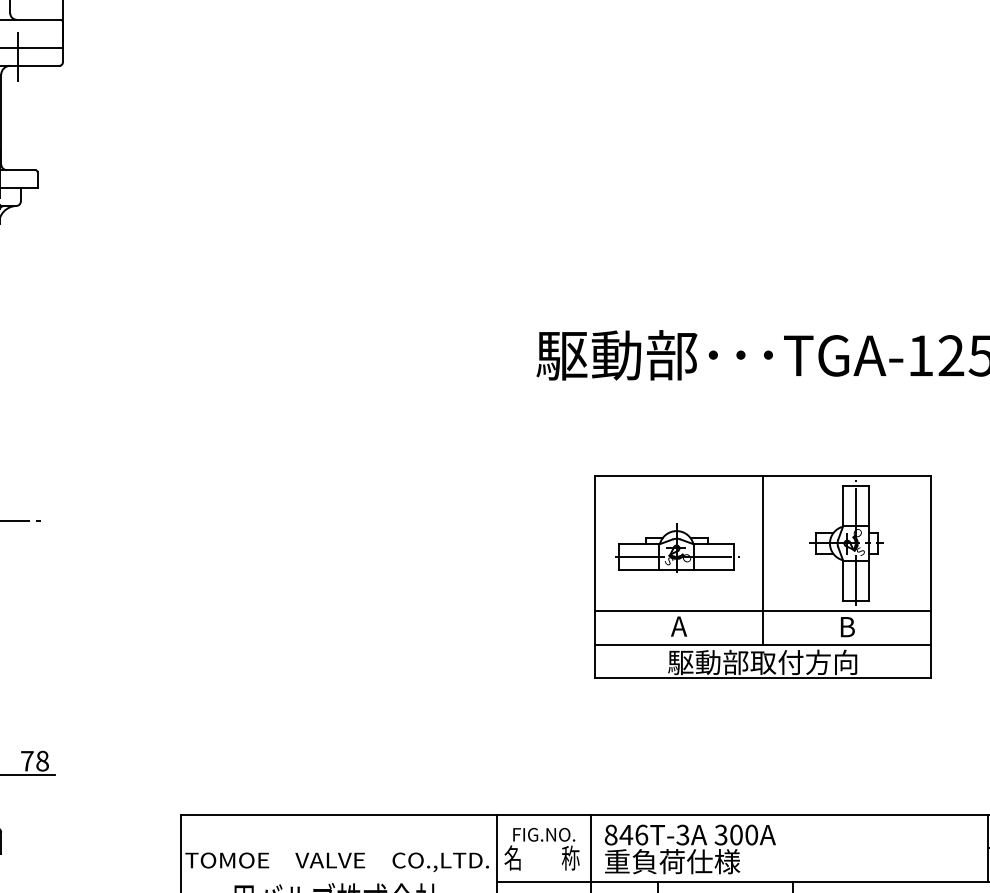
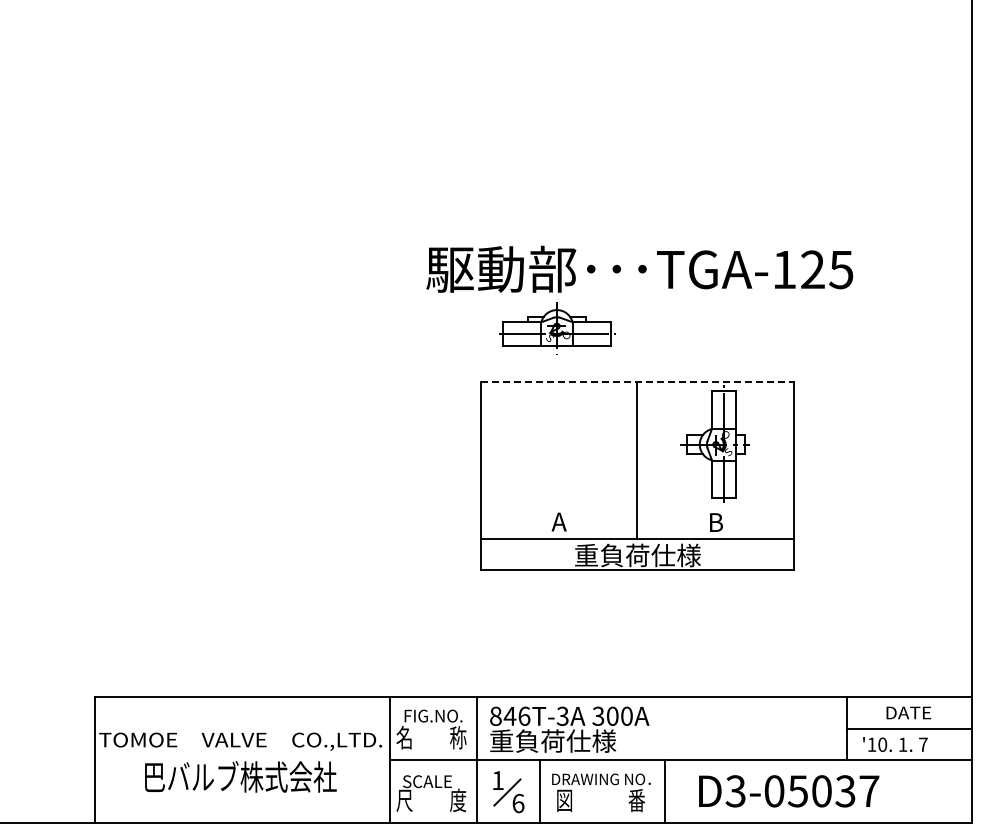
line: (763, 476) -> (637, 382), solid -> dashed
part: (677, 550) -> (557, 328), moved
line: (763, 610) -> (637, 507), removed
text: (763, 662) -> (637, 555), 駆動部取付方向 -> 重負荷仕様

